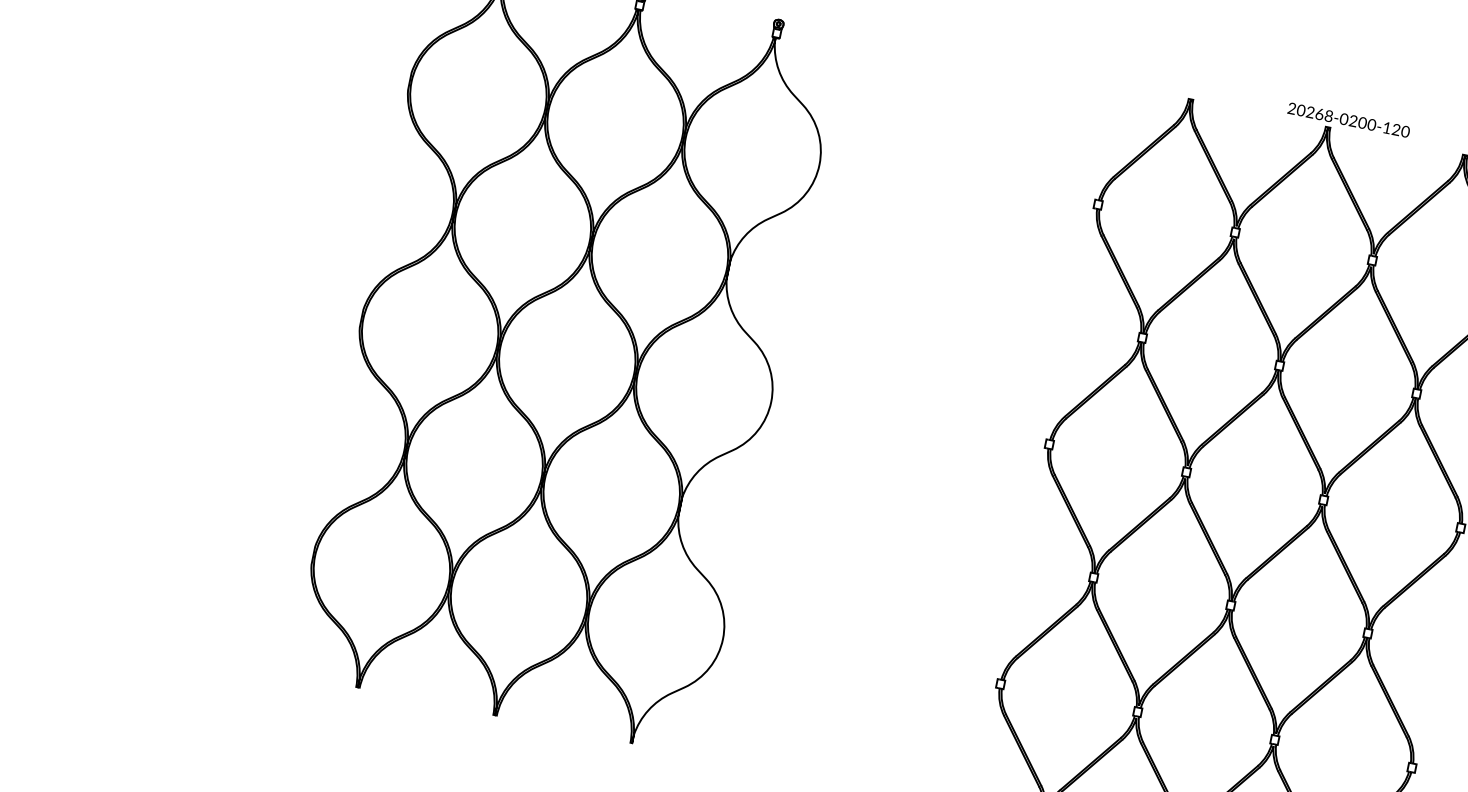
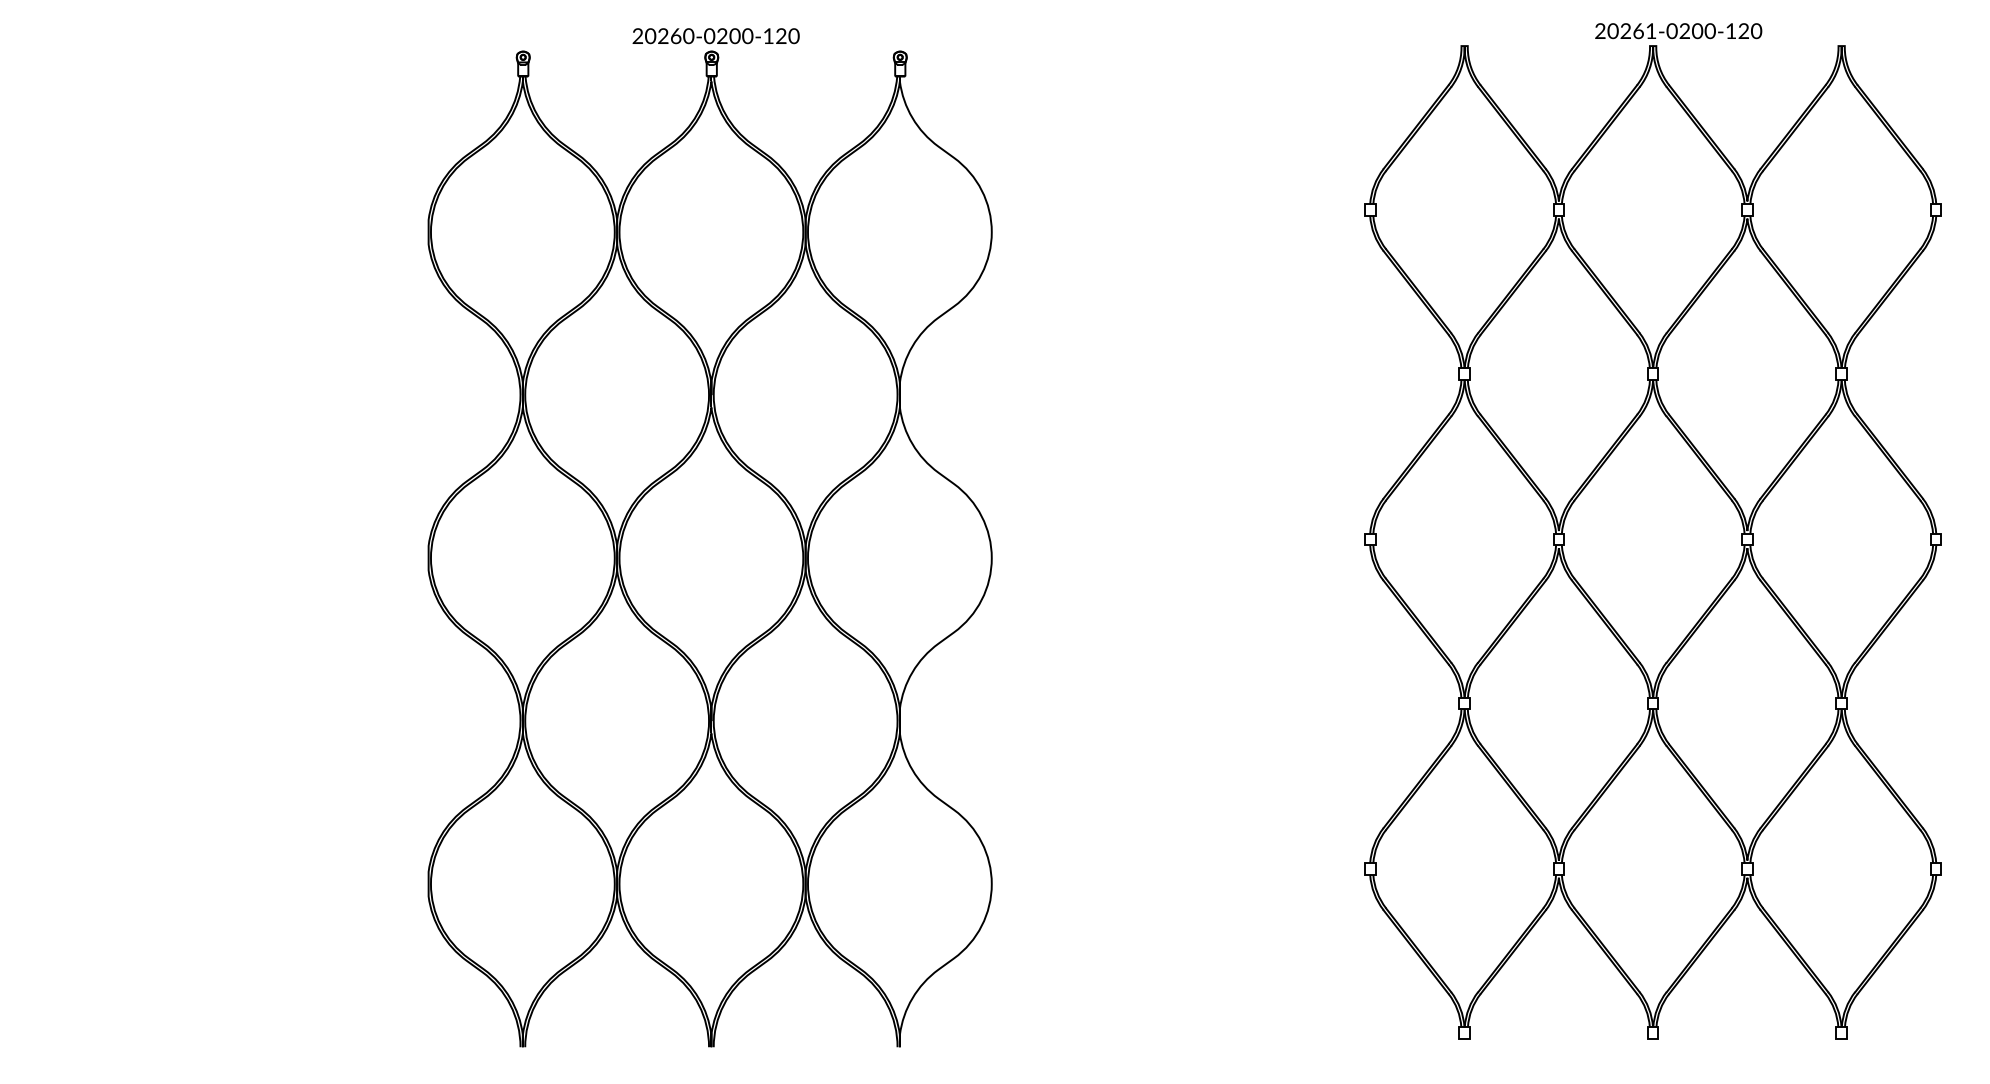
text: (1329, 116) -> (1651, 31), 20268-0200-120 -> 20261-0200-120

